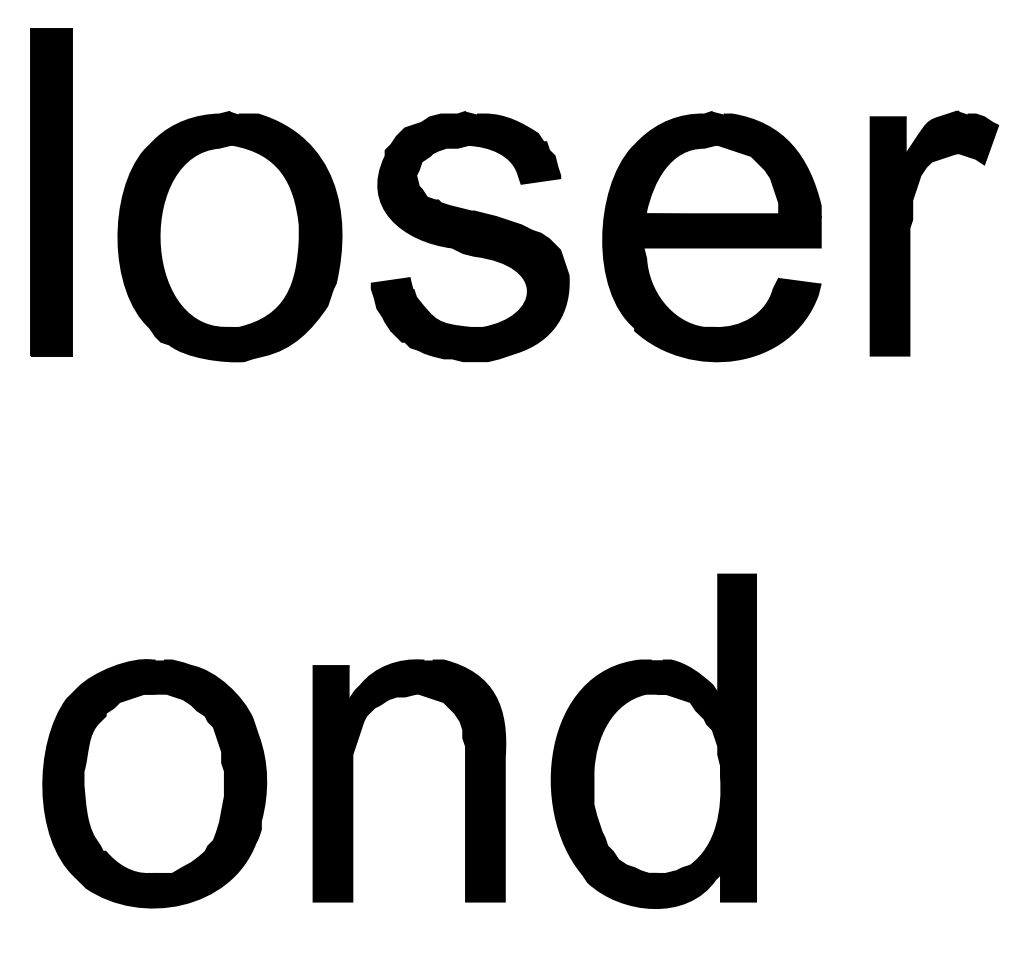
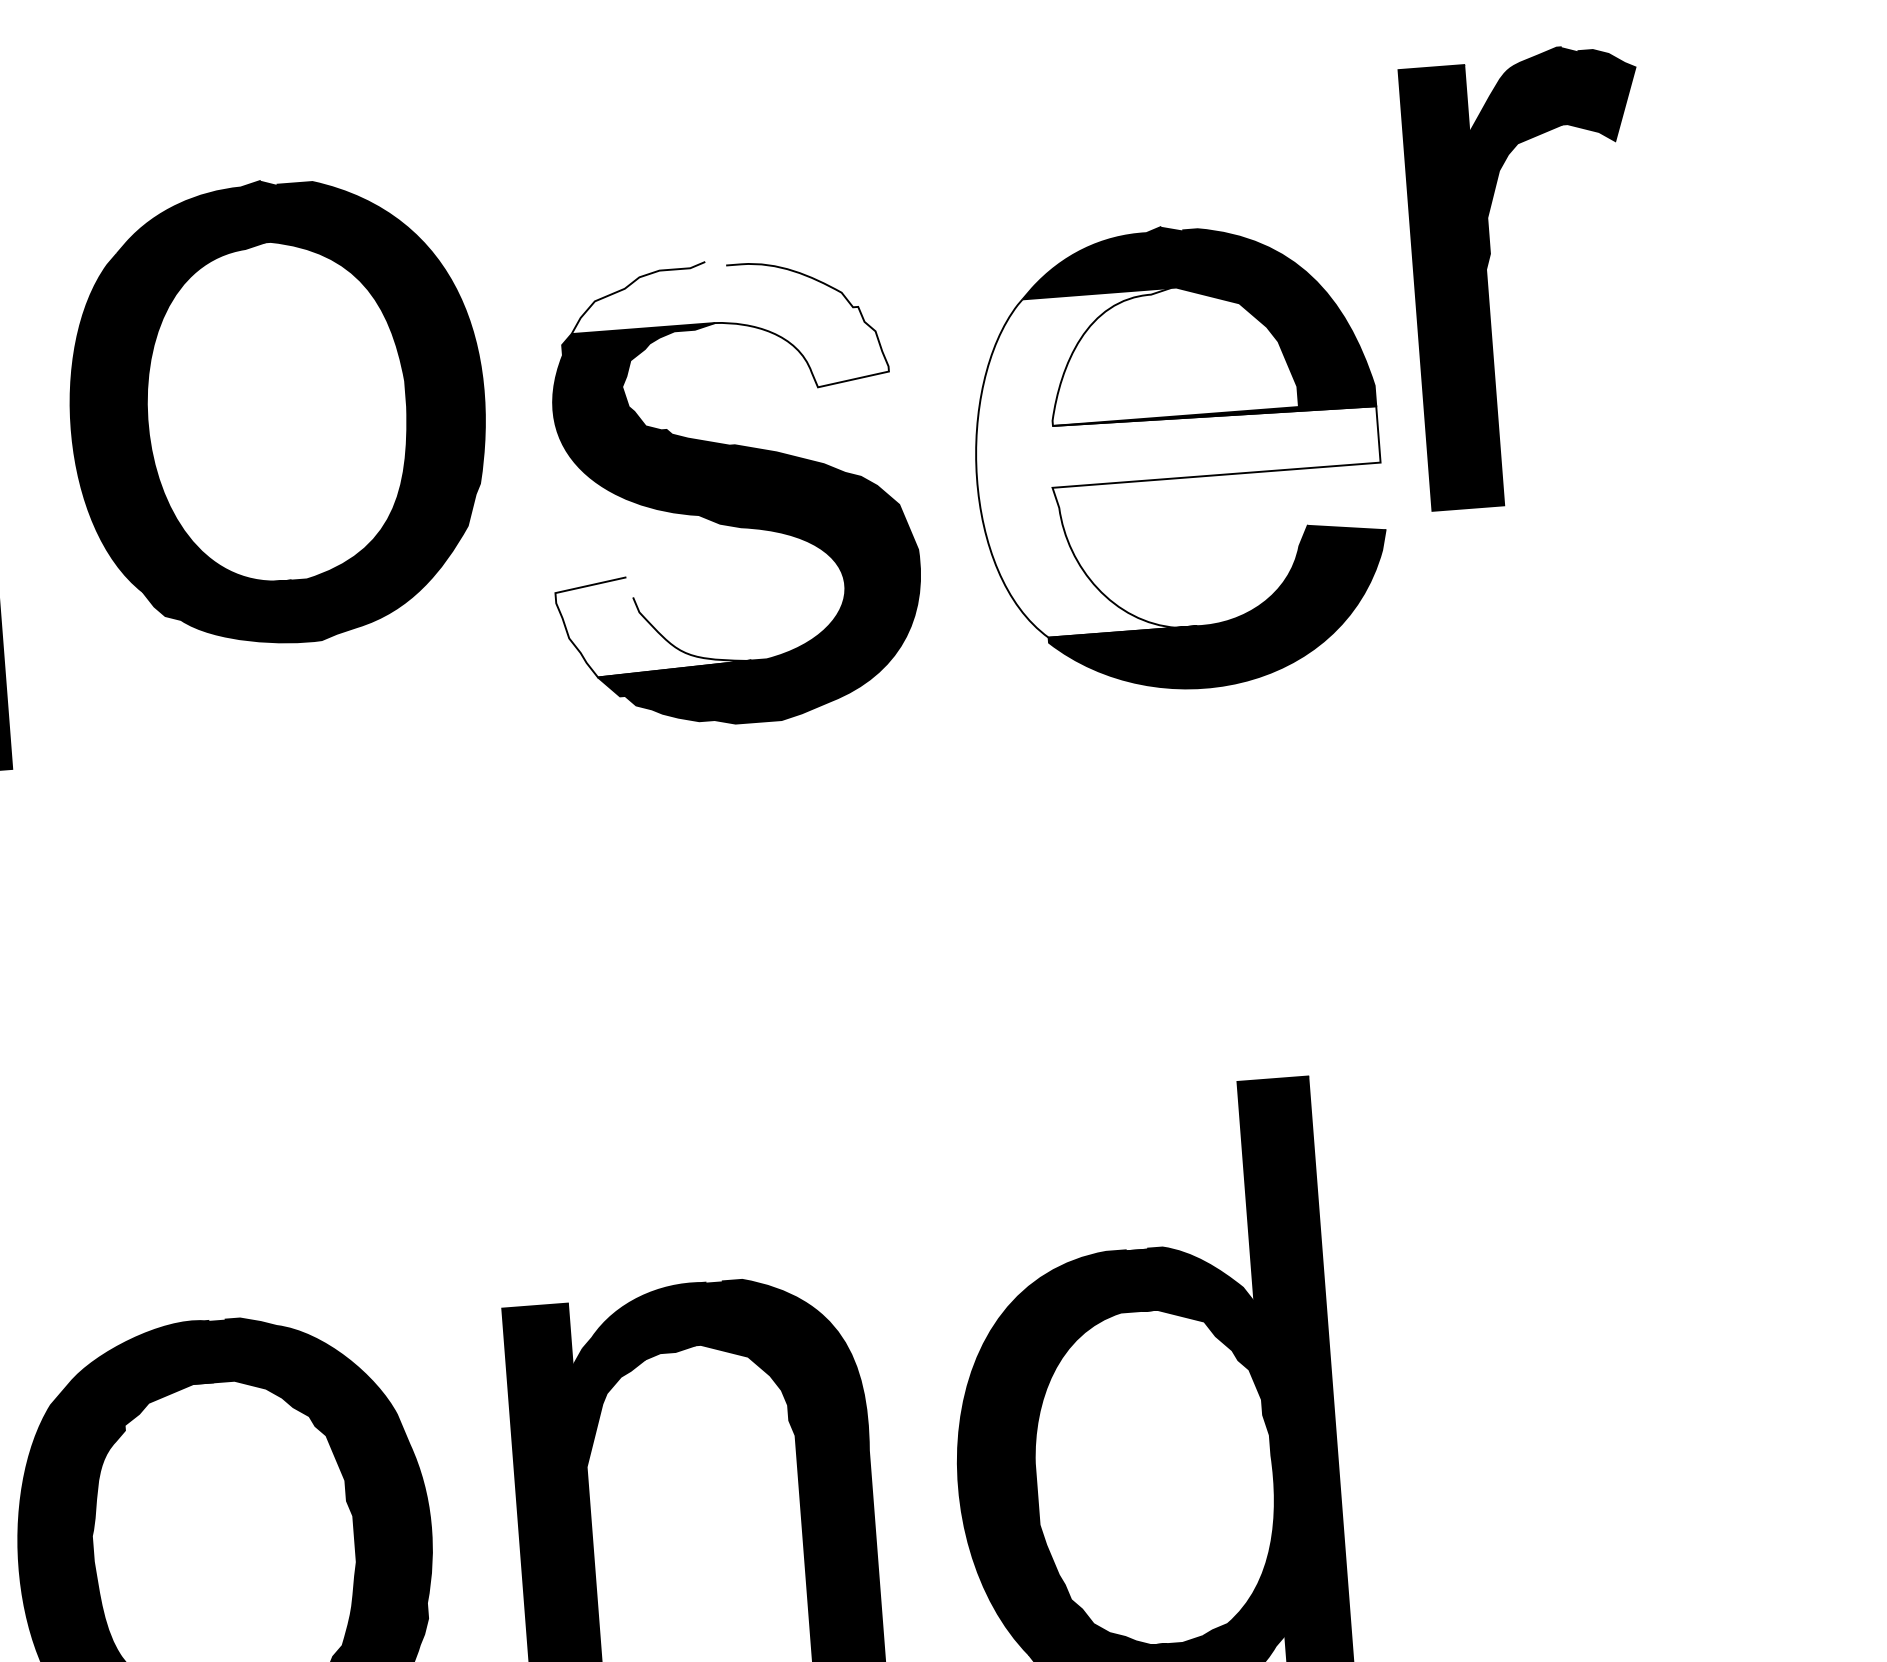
fill: (475, 147) -> (727, 326), removed
part: (910, 233) -> (1488, 279), moved
fill: (711, 235) -> (1176, 455), removed
part: (229, 236) -> (276, 411), moved
fill: (422, 304) -> (652, 624), removed

